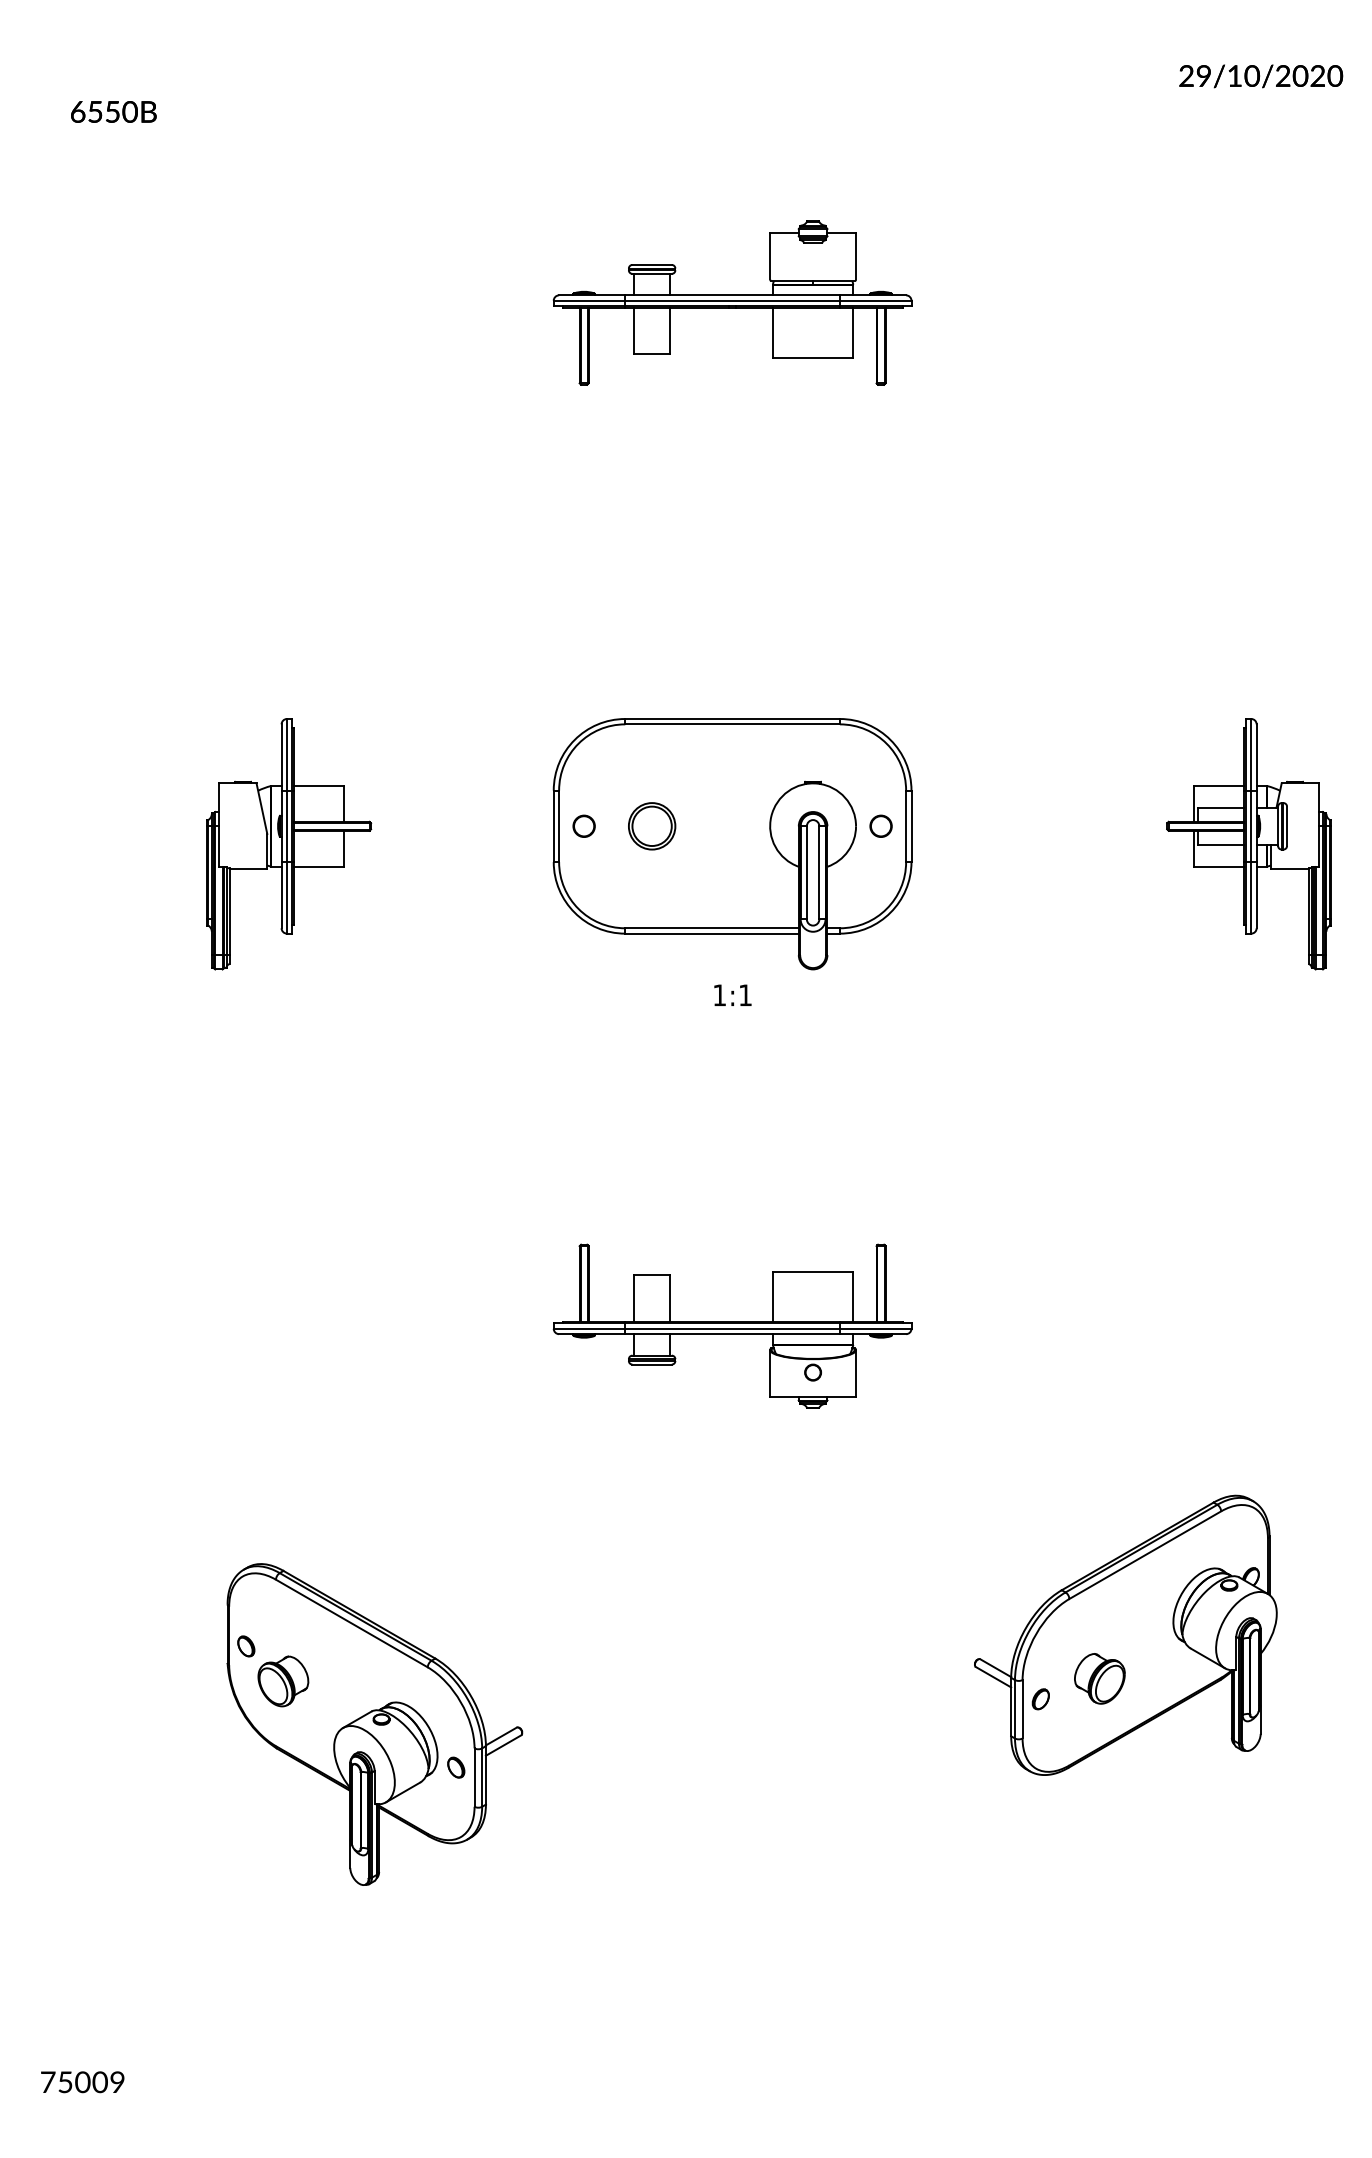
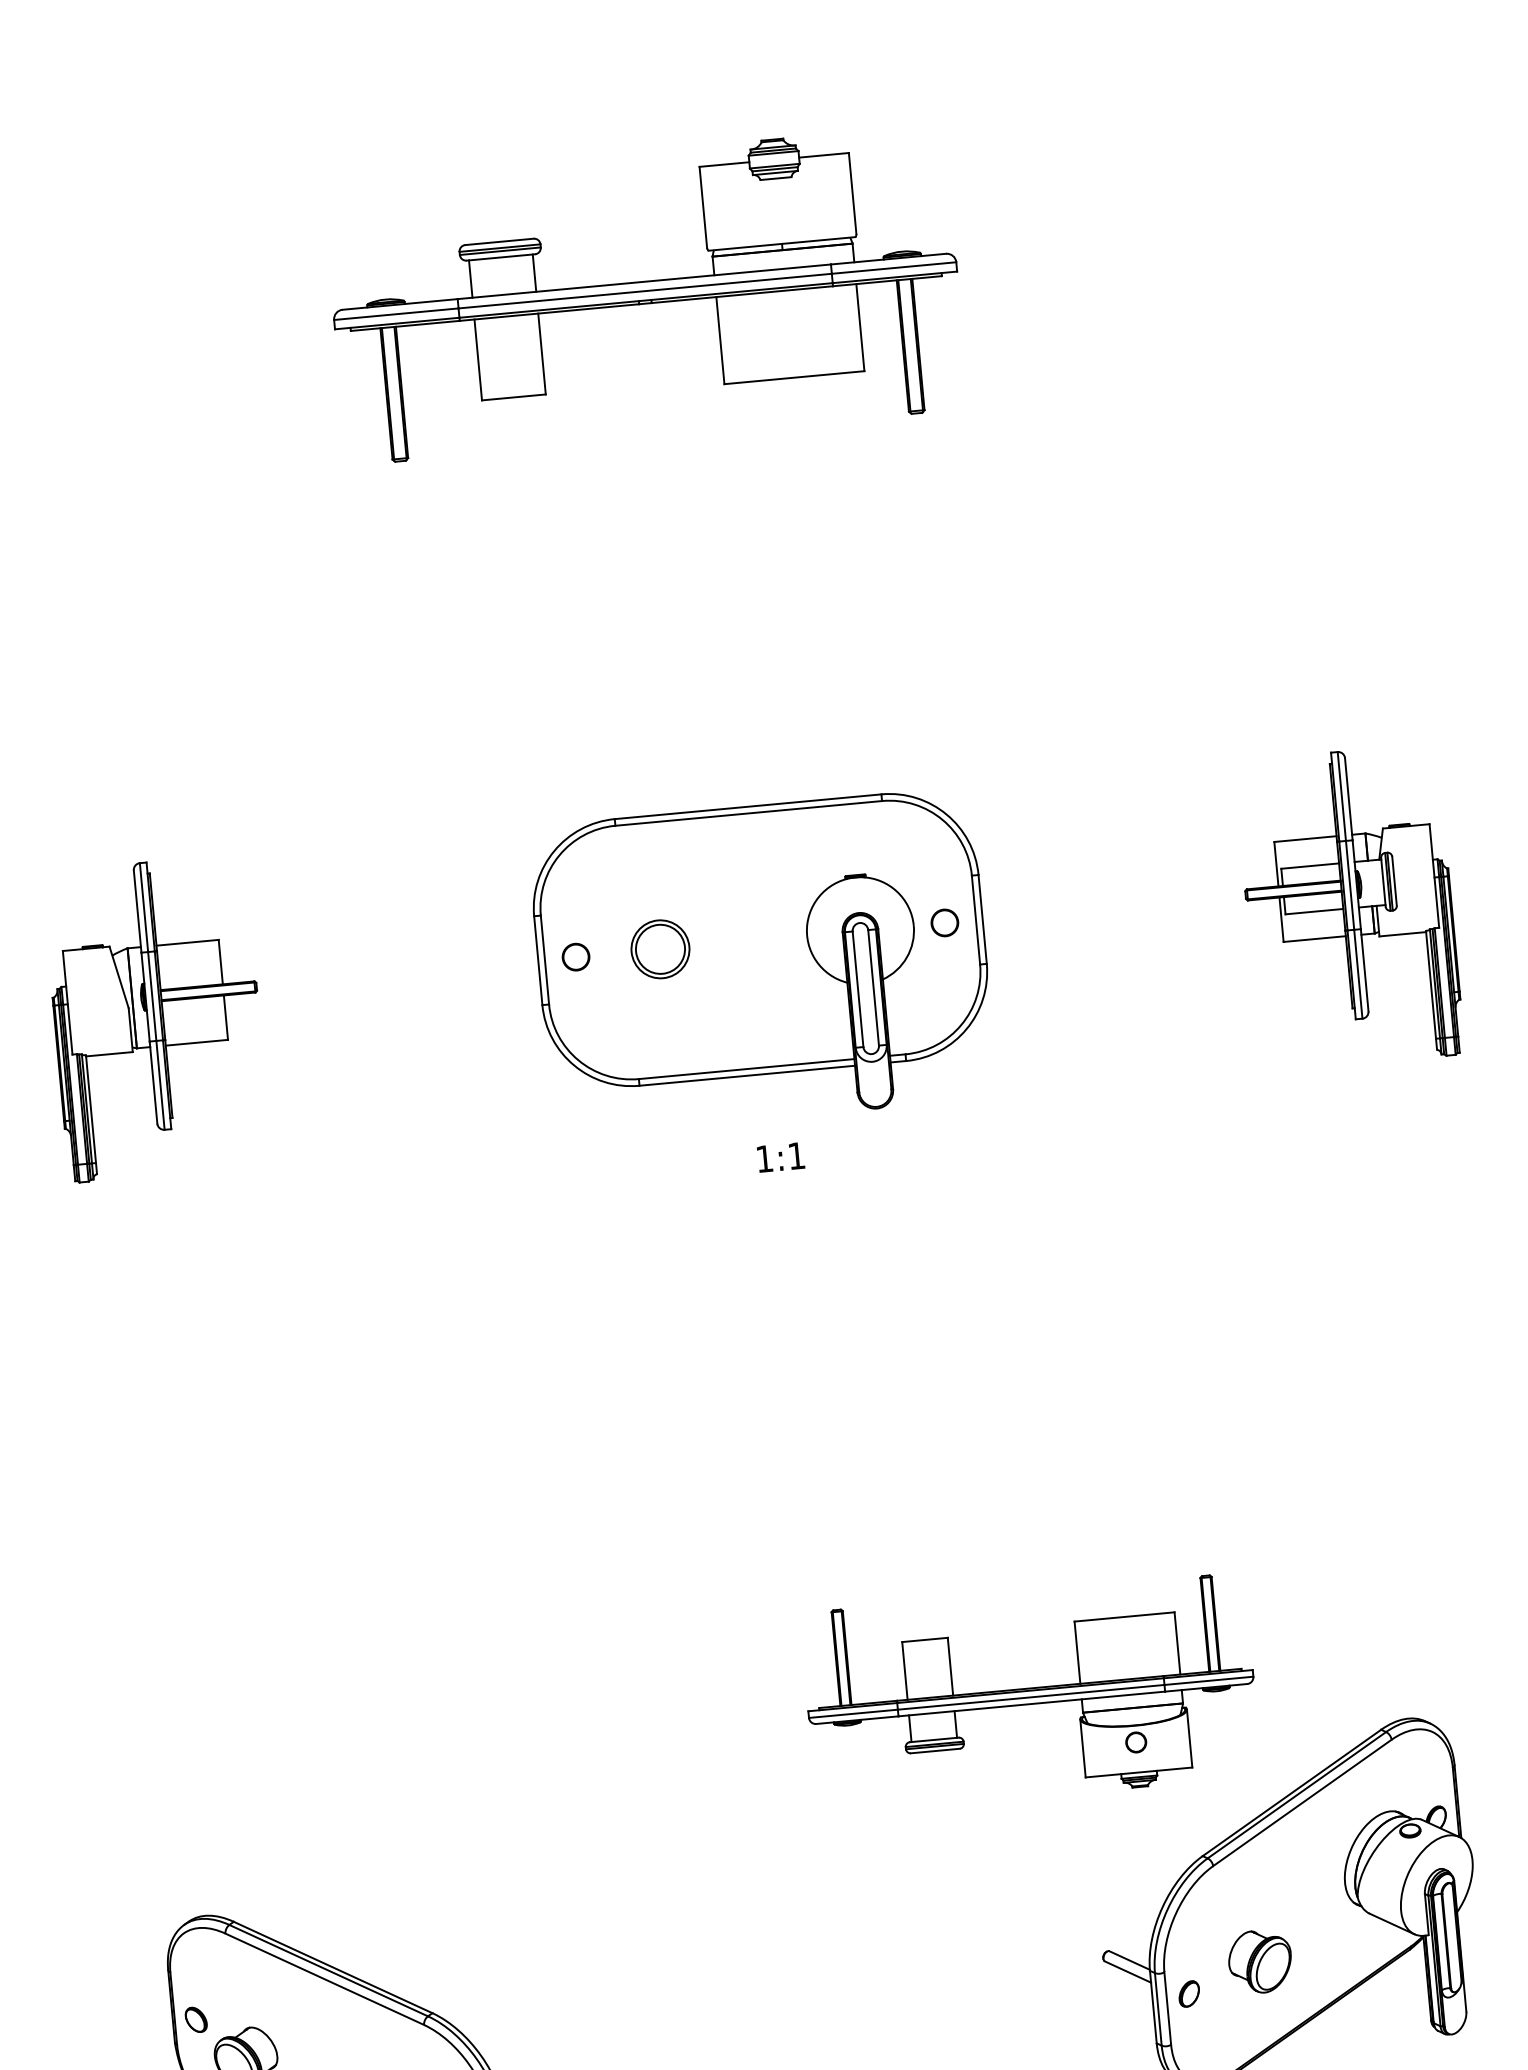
part: (732, 302) -> (645, 294), size x1.4
part: (732, 844) -> (762, 962), moved
text: (732, 994) -> (780, 1156), moved
part: (732, 1325) -> (1030, 1693), moved

